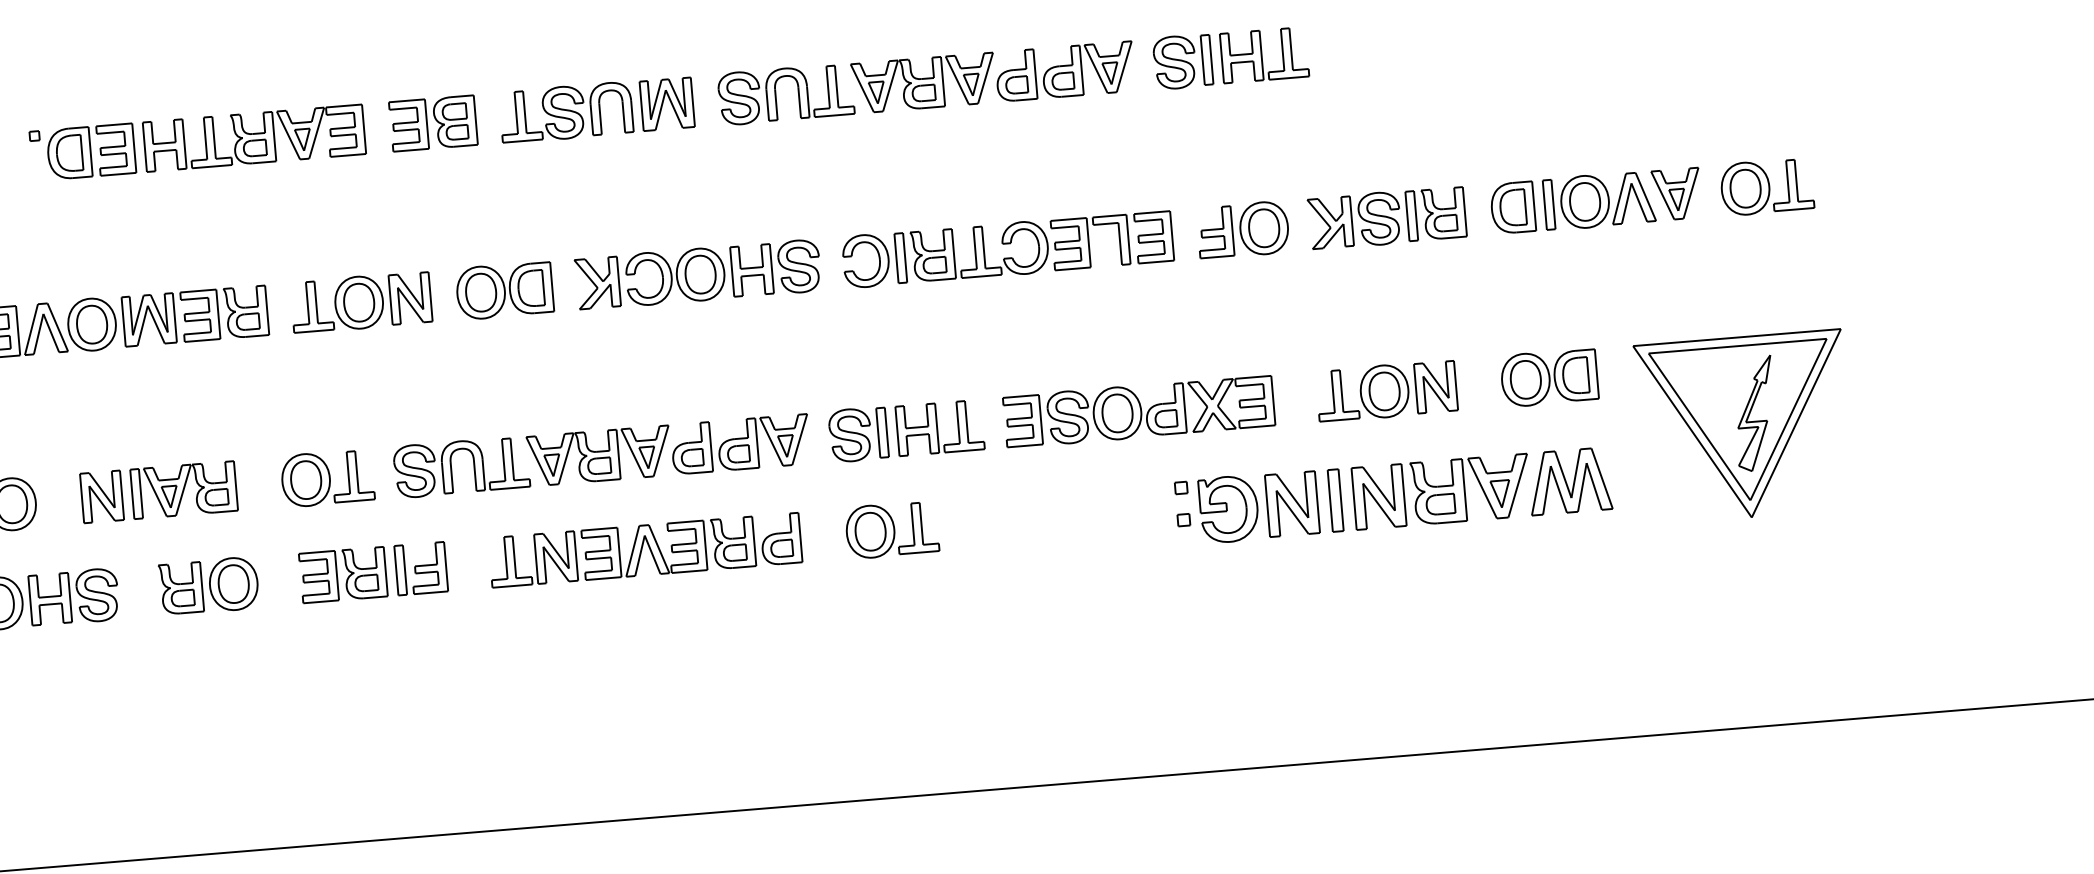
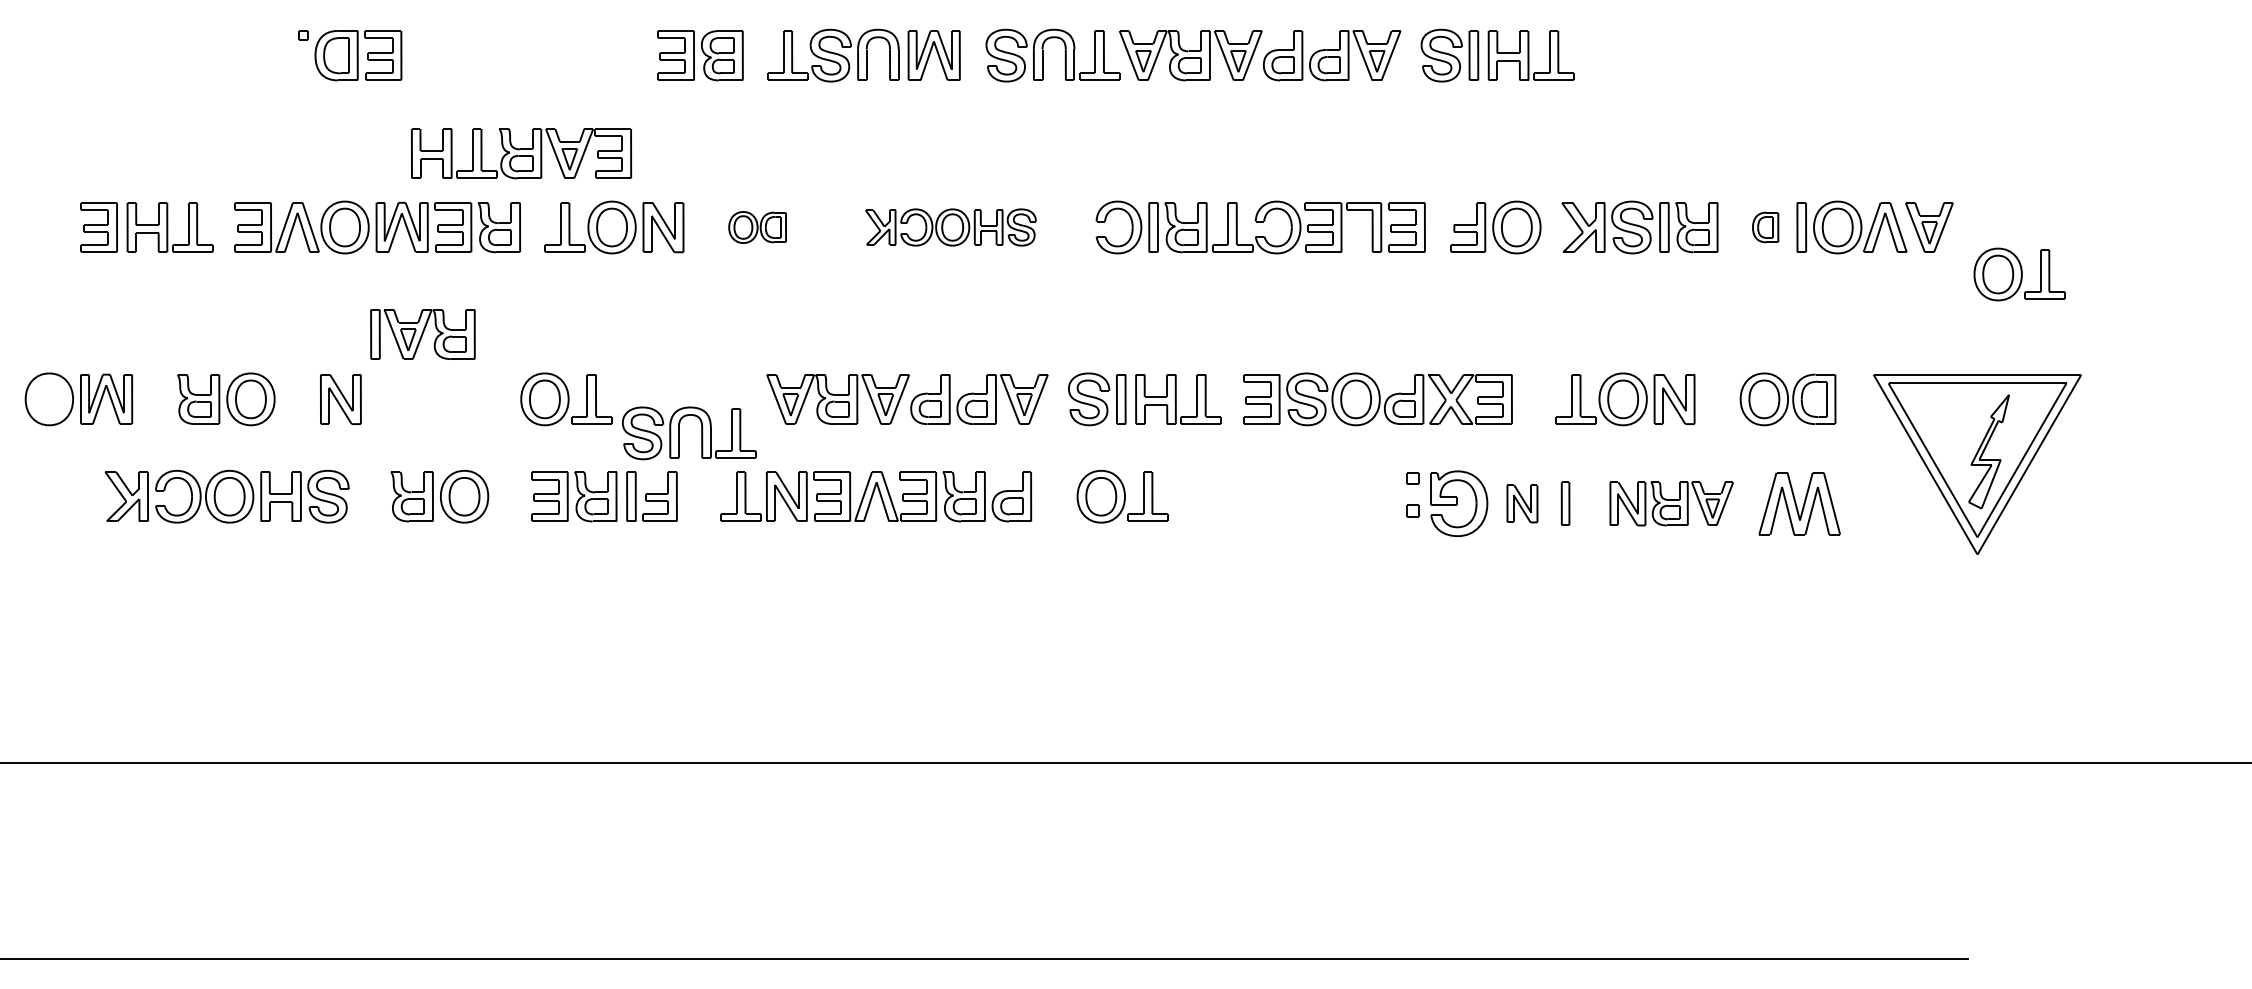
part: (254, 138) -> (521, 153), moved
part: (1766, 186) -> (2019, 274), moved
part: (1512, 207) -> (1765, 227), size x0.6
part: (697, 274) -> (950, 227), size x0.7
part: (504, 290) -> (757, 227), size x0.6
part: (451, 468) -> (679, 433), moved
part: (183, 490) -> (422, 334), moved
part: (1441, 491) -> (1671, 503), size x0.7
part: (1335, 500) -> (1565, 503), size x0.7
part: (1292, 503) -> (1522, 503), size x0.6

